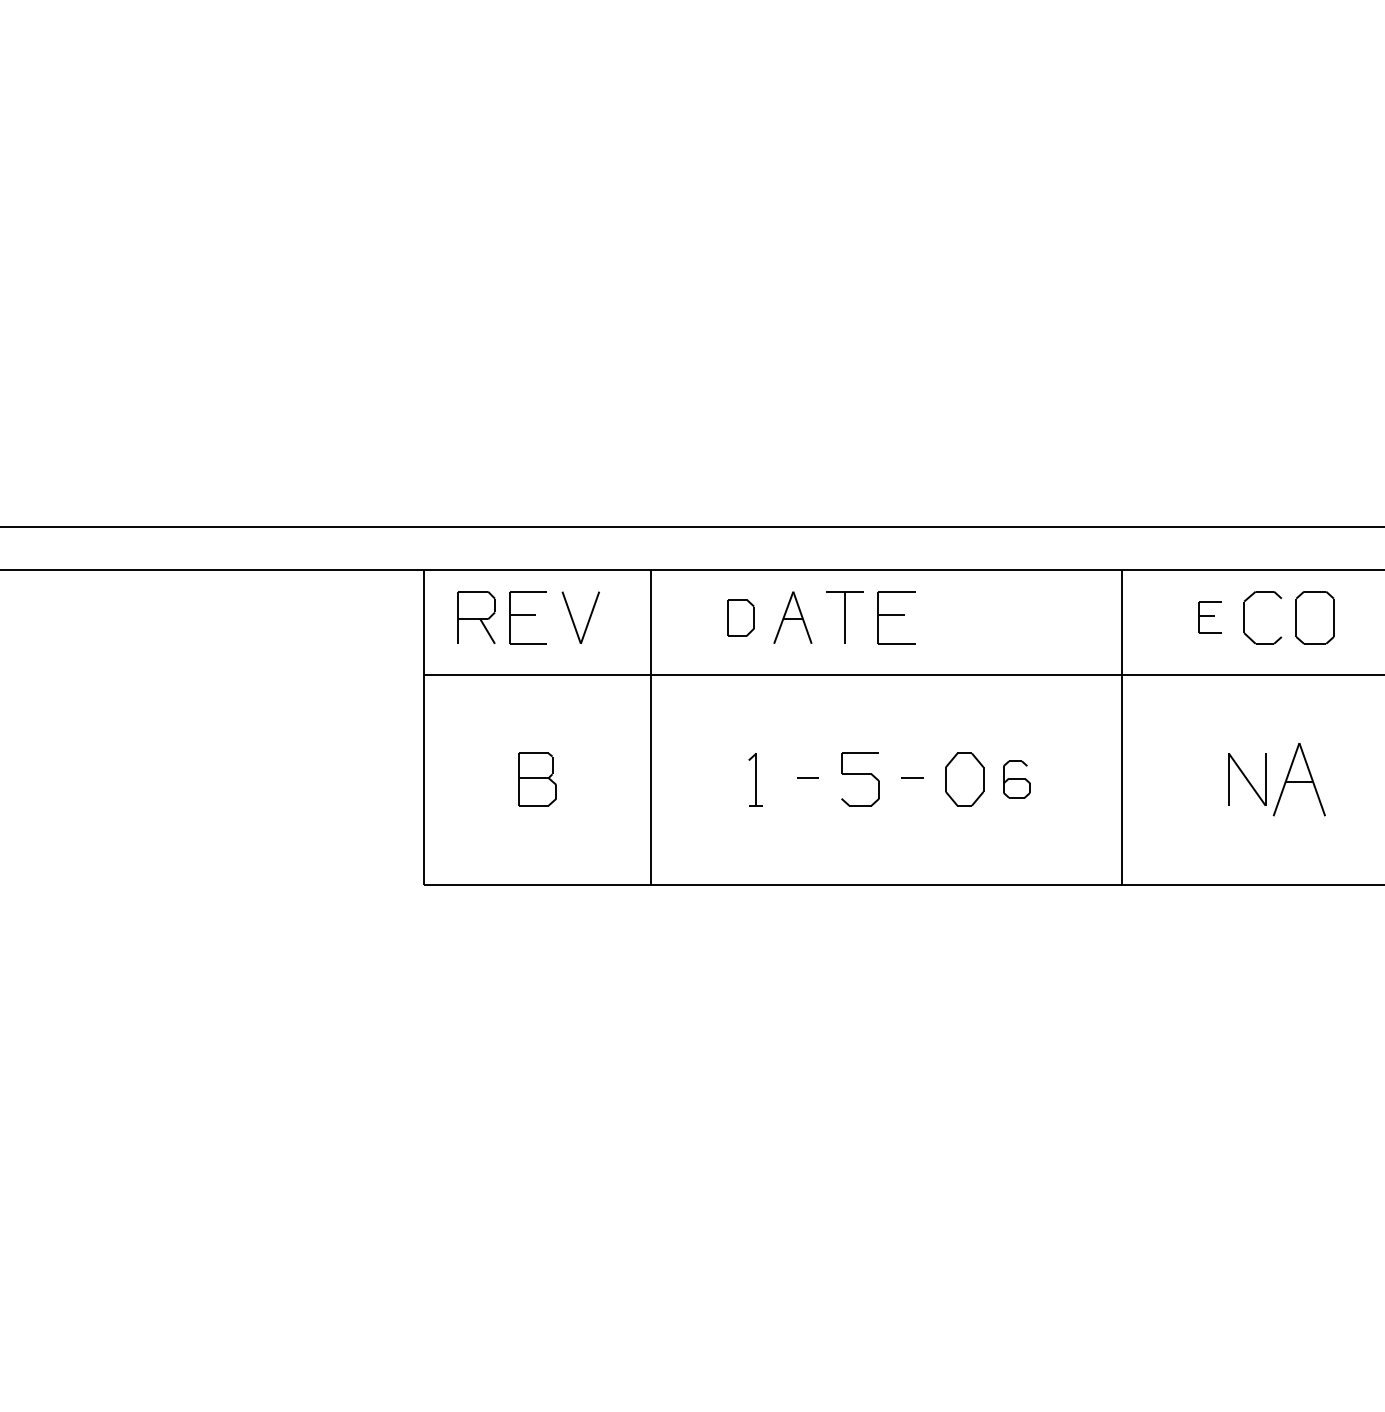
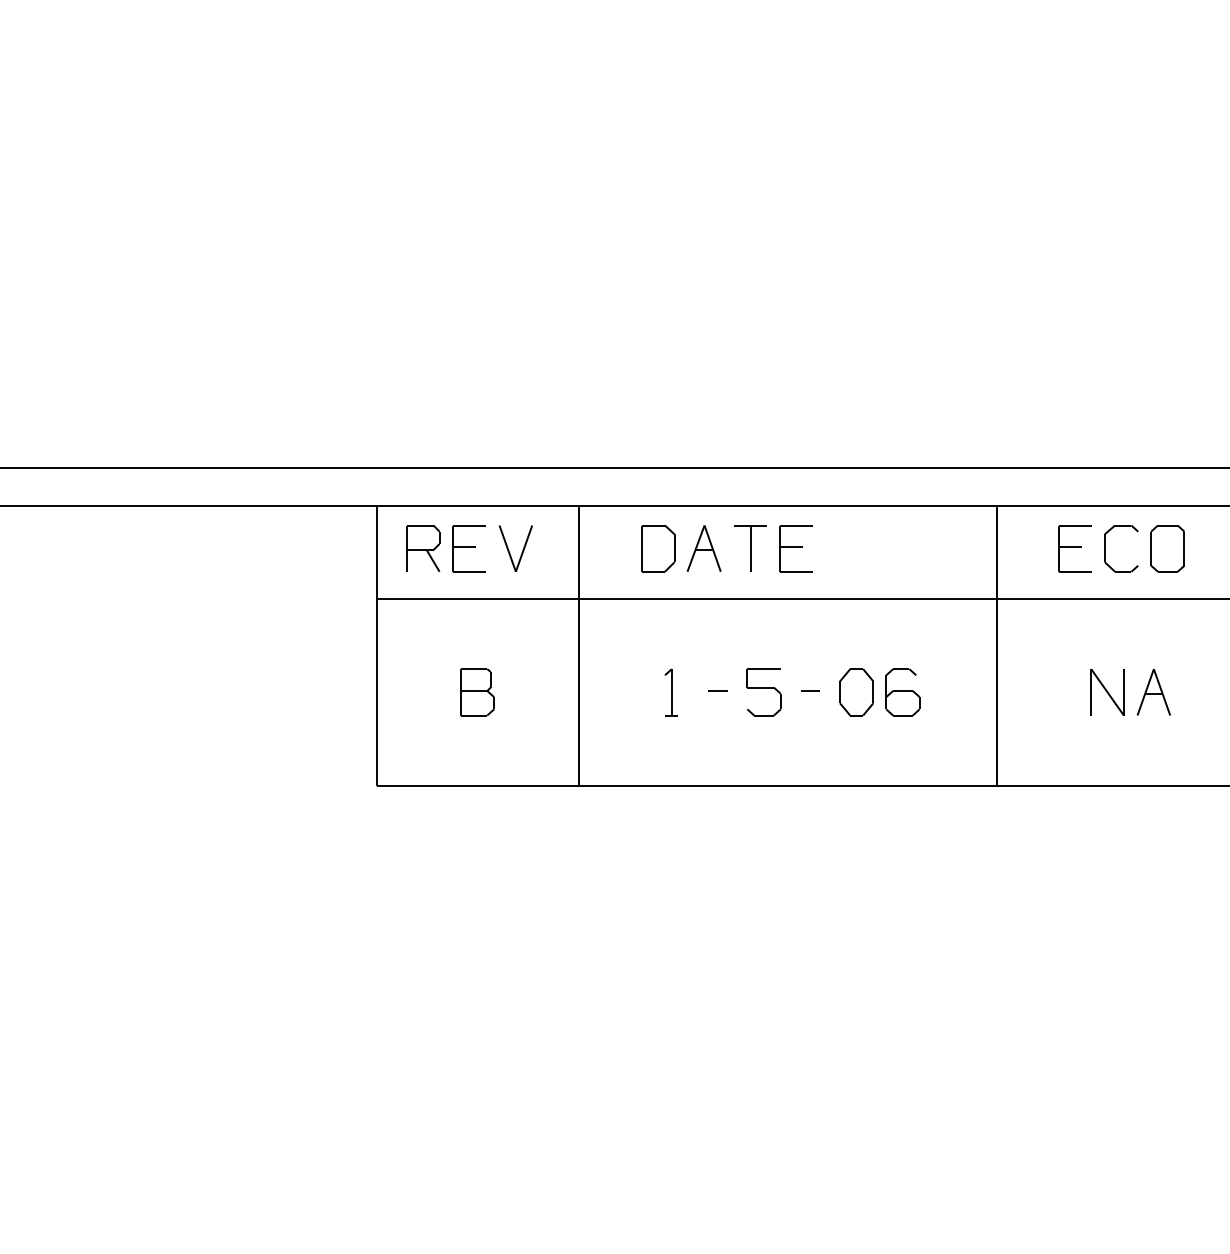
part: (741, 617) -> (658, 548), size x1.43
part: (1210, 617) -> (1074, 548), size x1.67
part: (1016, 779) -> (902, 692), size x1.43
part: (1299, 779) -> (1153, 692), size x0.71

